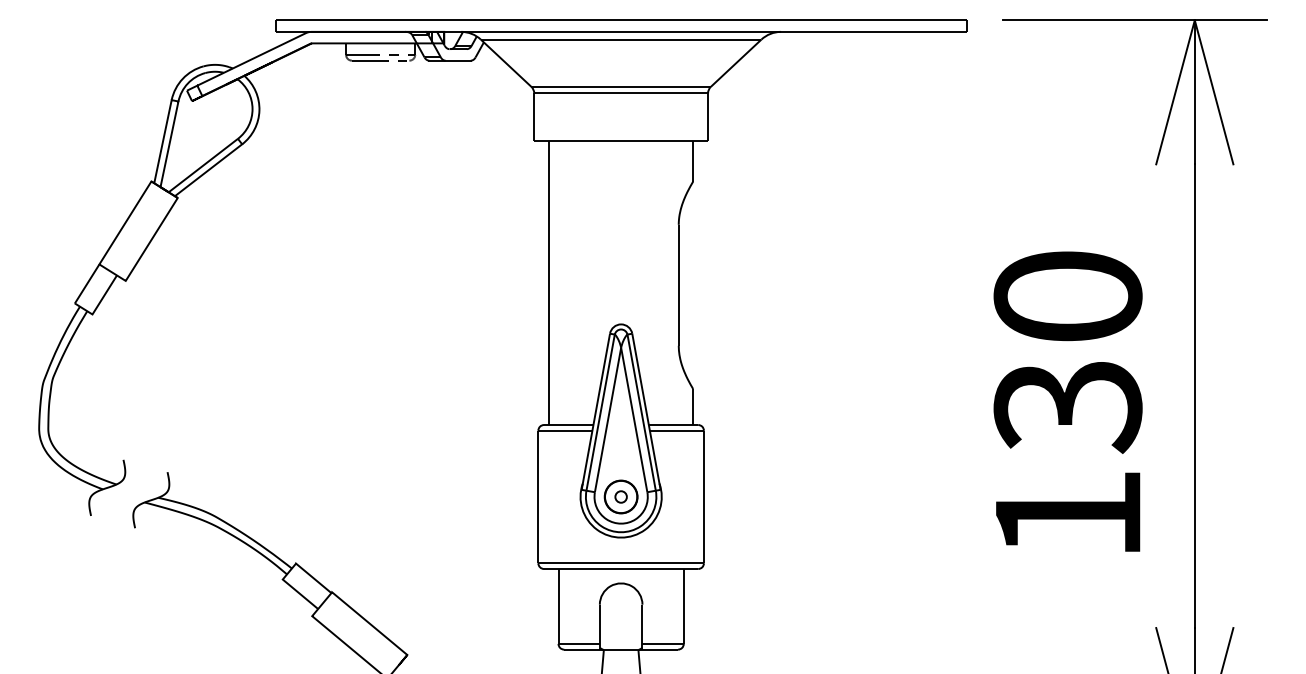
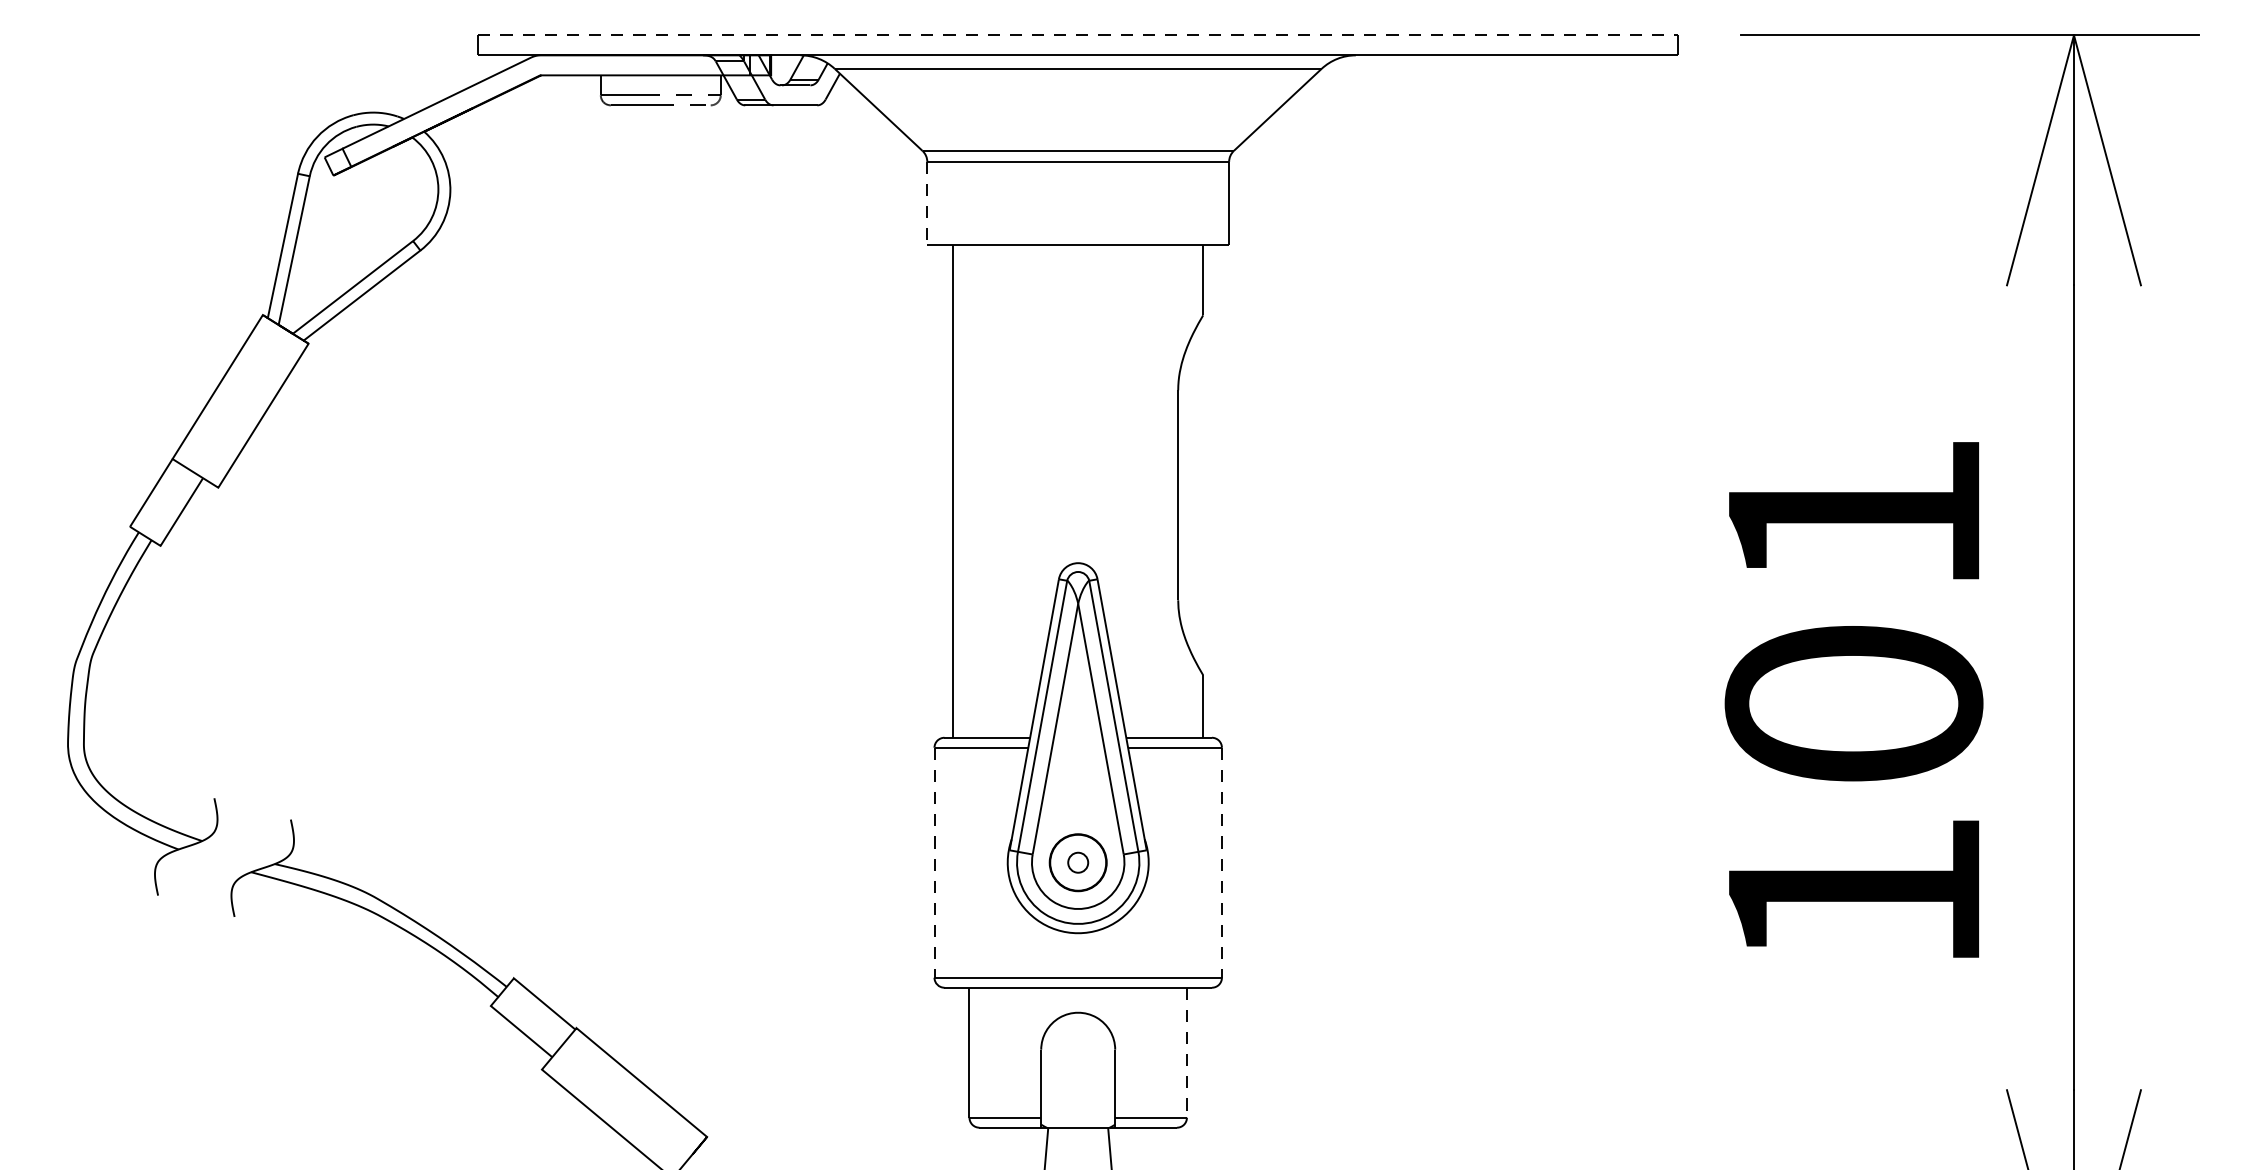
line: (621, 20) -> (1078, 35), solid -> dashed
line: (534, 117) -> (927, 203), solid -> dashed
text: (1067, 352) -> (1852, 611), 130 -> 101
line: (538, 497) -> (934, 863), solid -> dashed
line: (703, 497) -> (1221, 863), solid -> dashed
line: (683, 606) -> (1186, 1052), solid -> dashed

